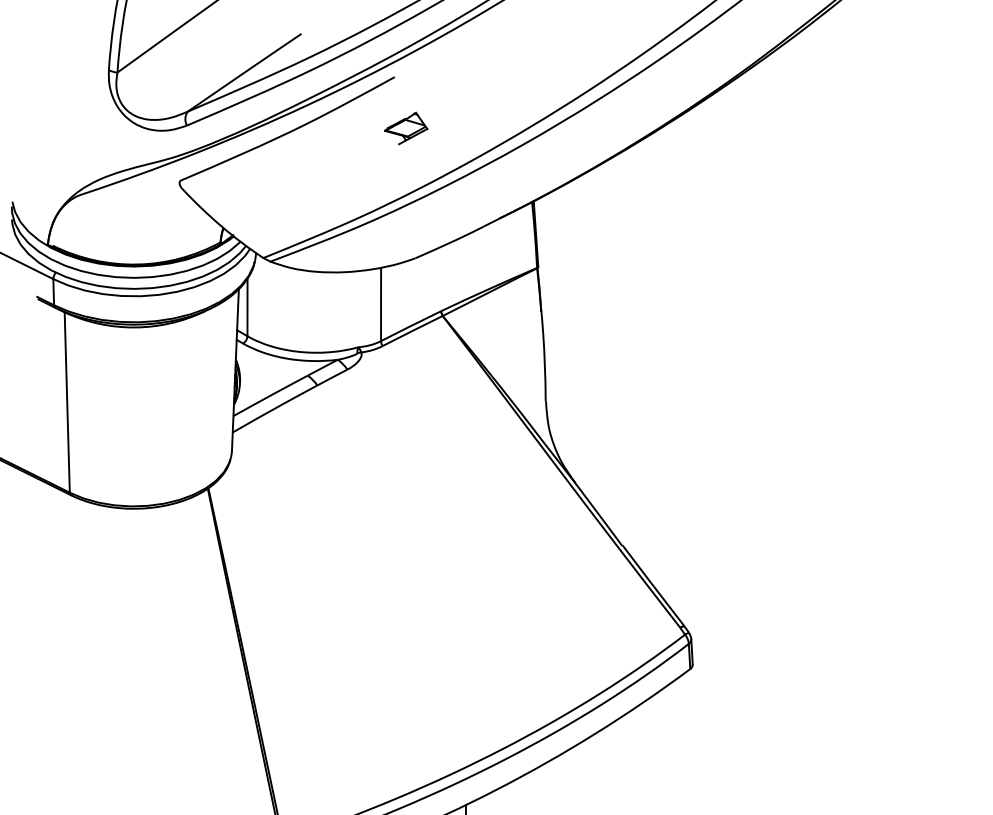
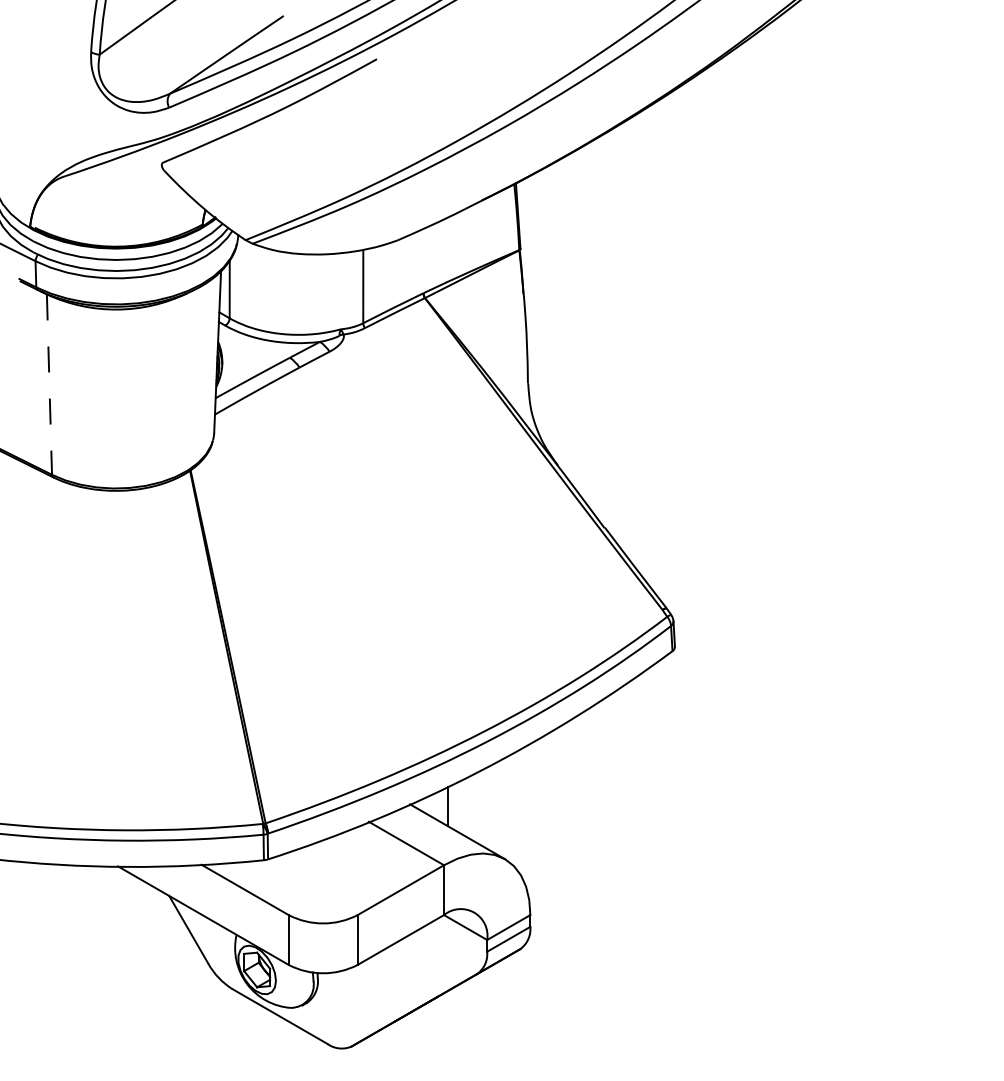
part: (406, 128) -> (388, 110), removed
line: (67, 403) -> (49, 385), solid -> dashed

